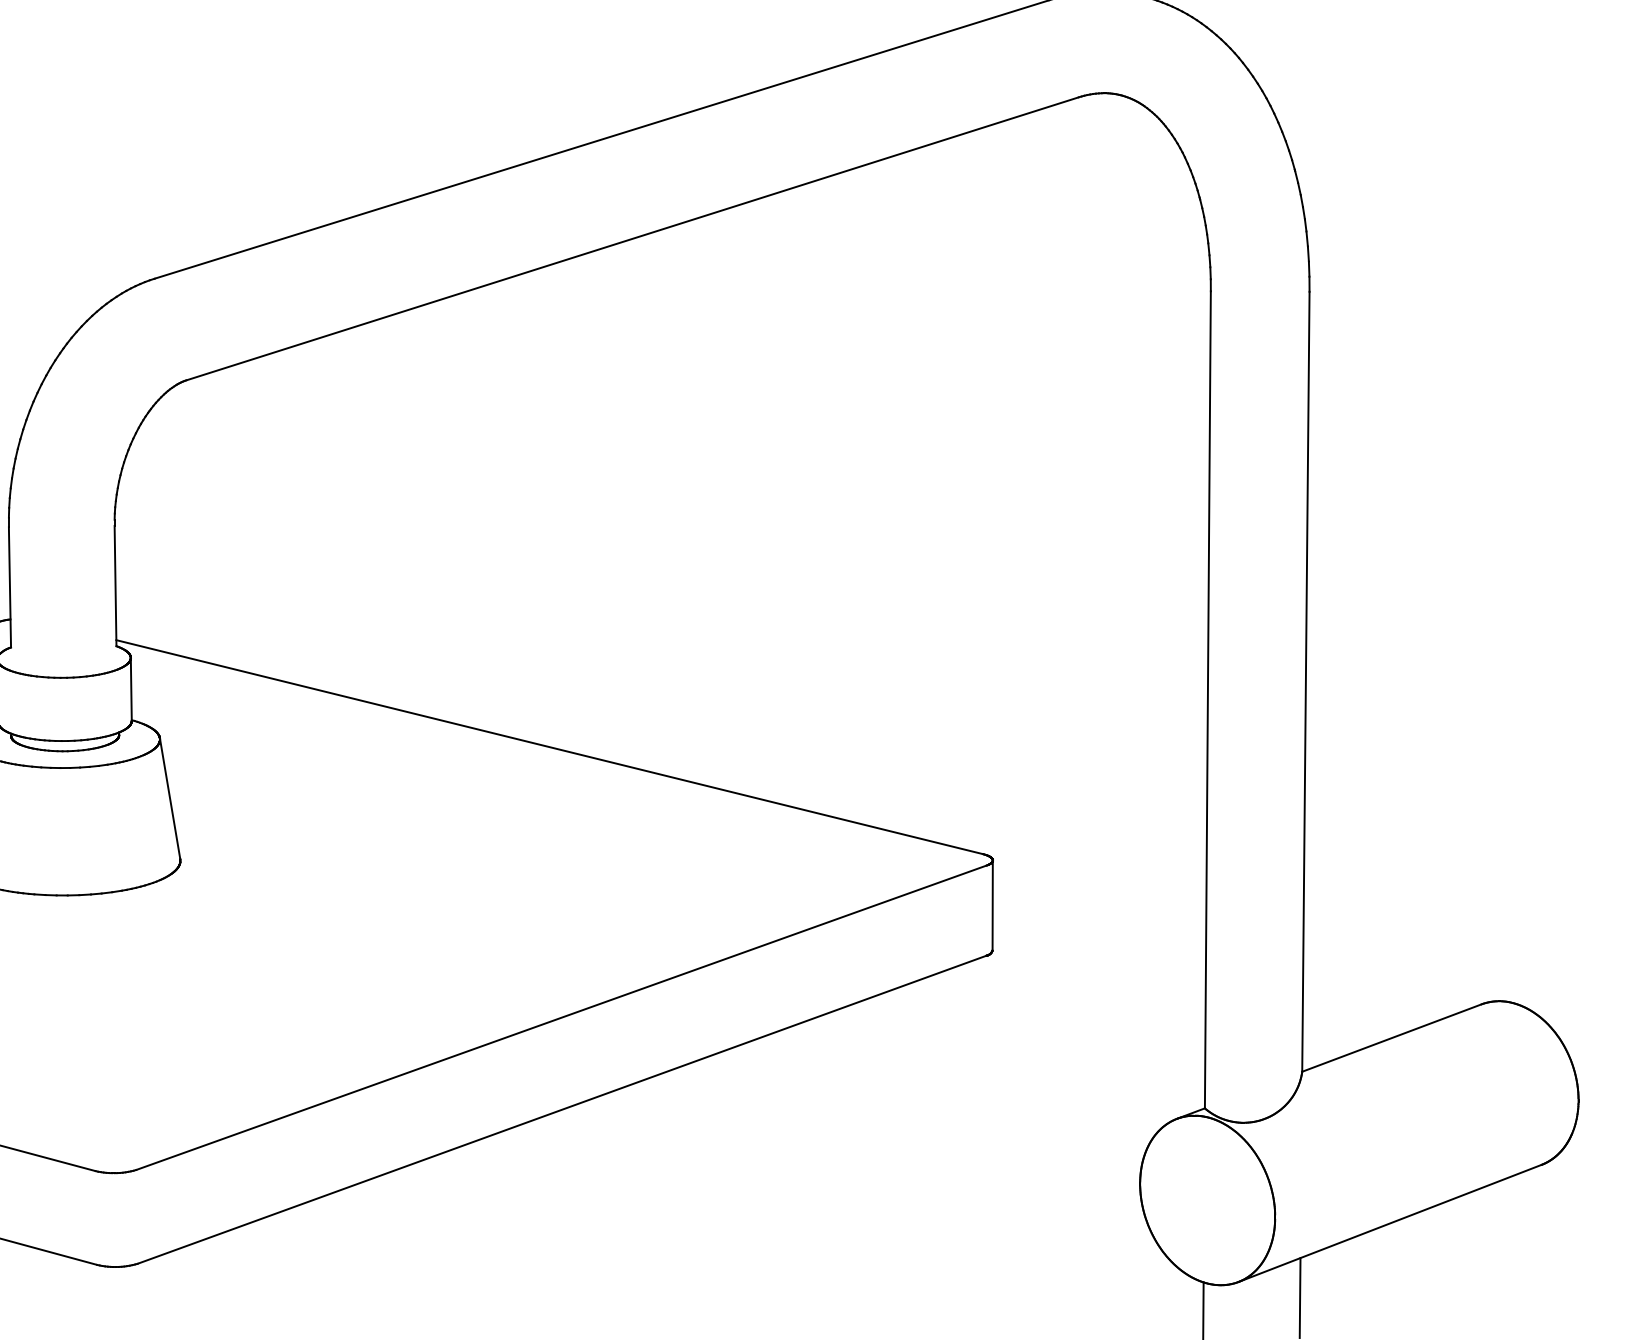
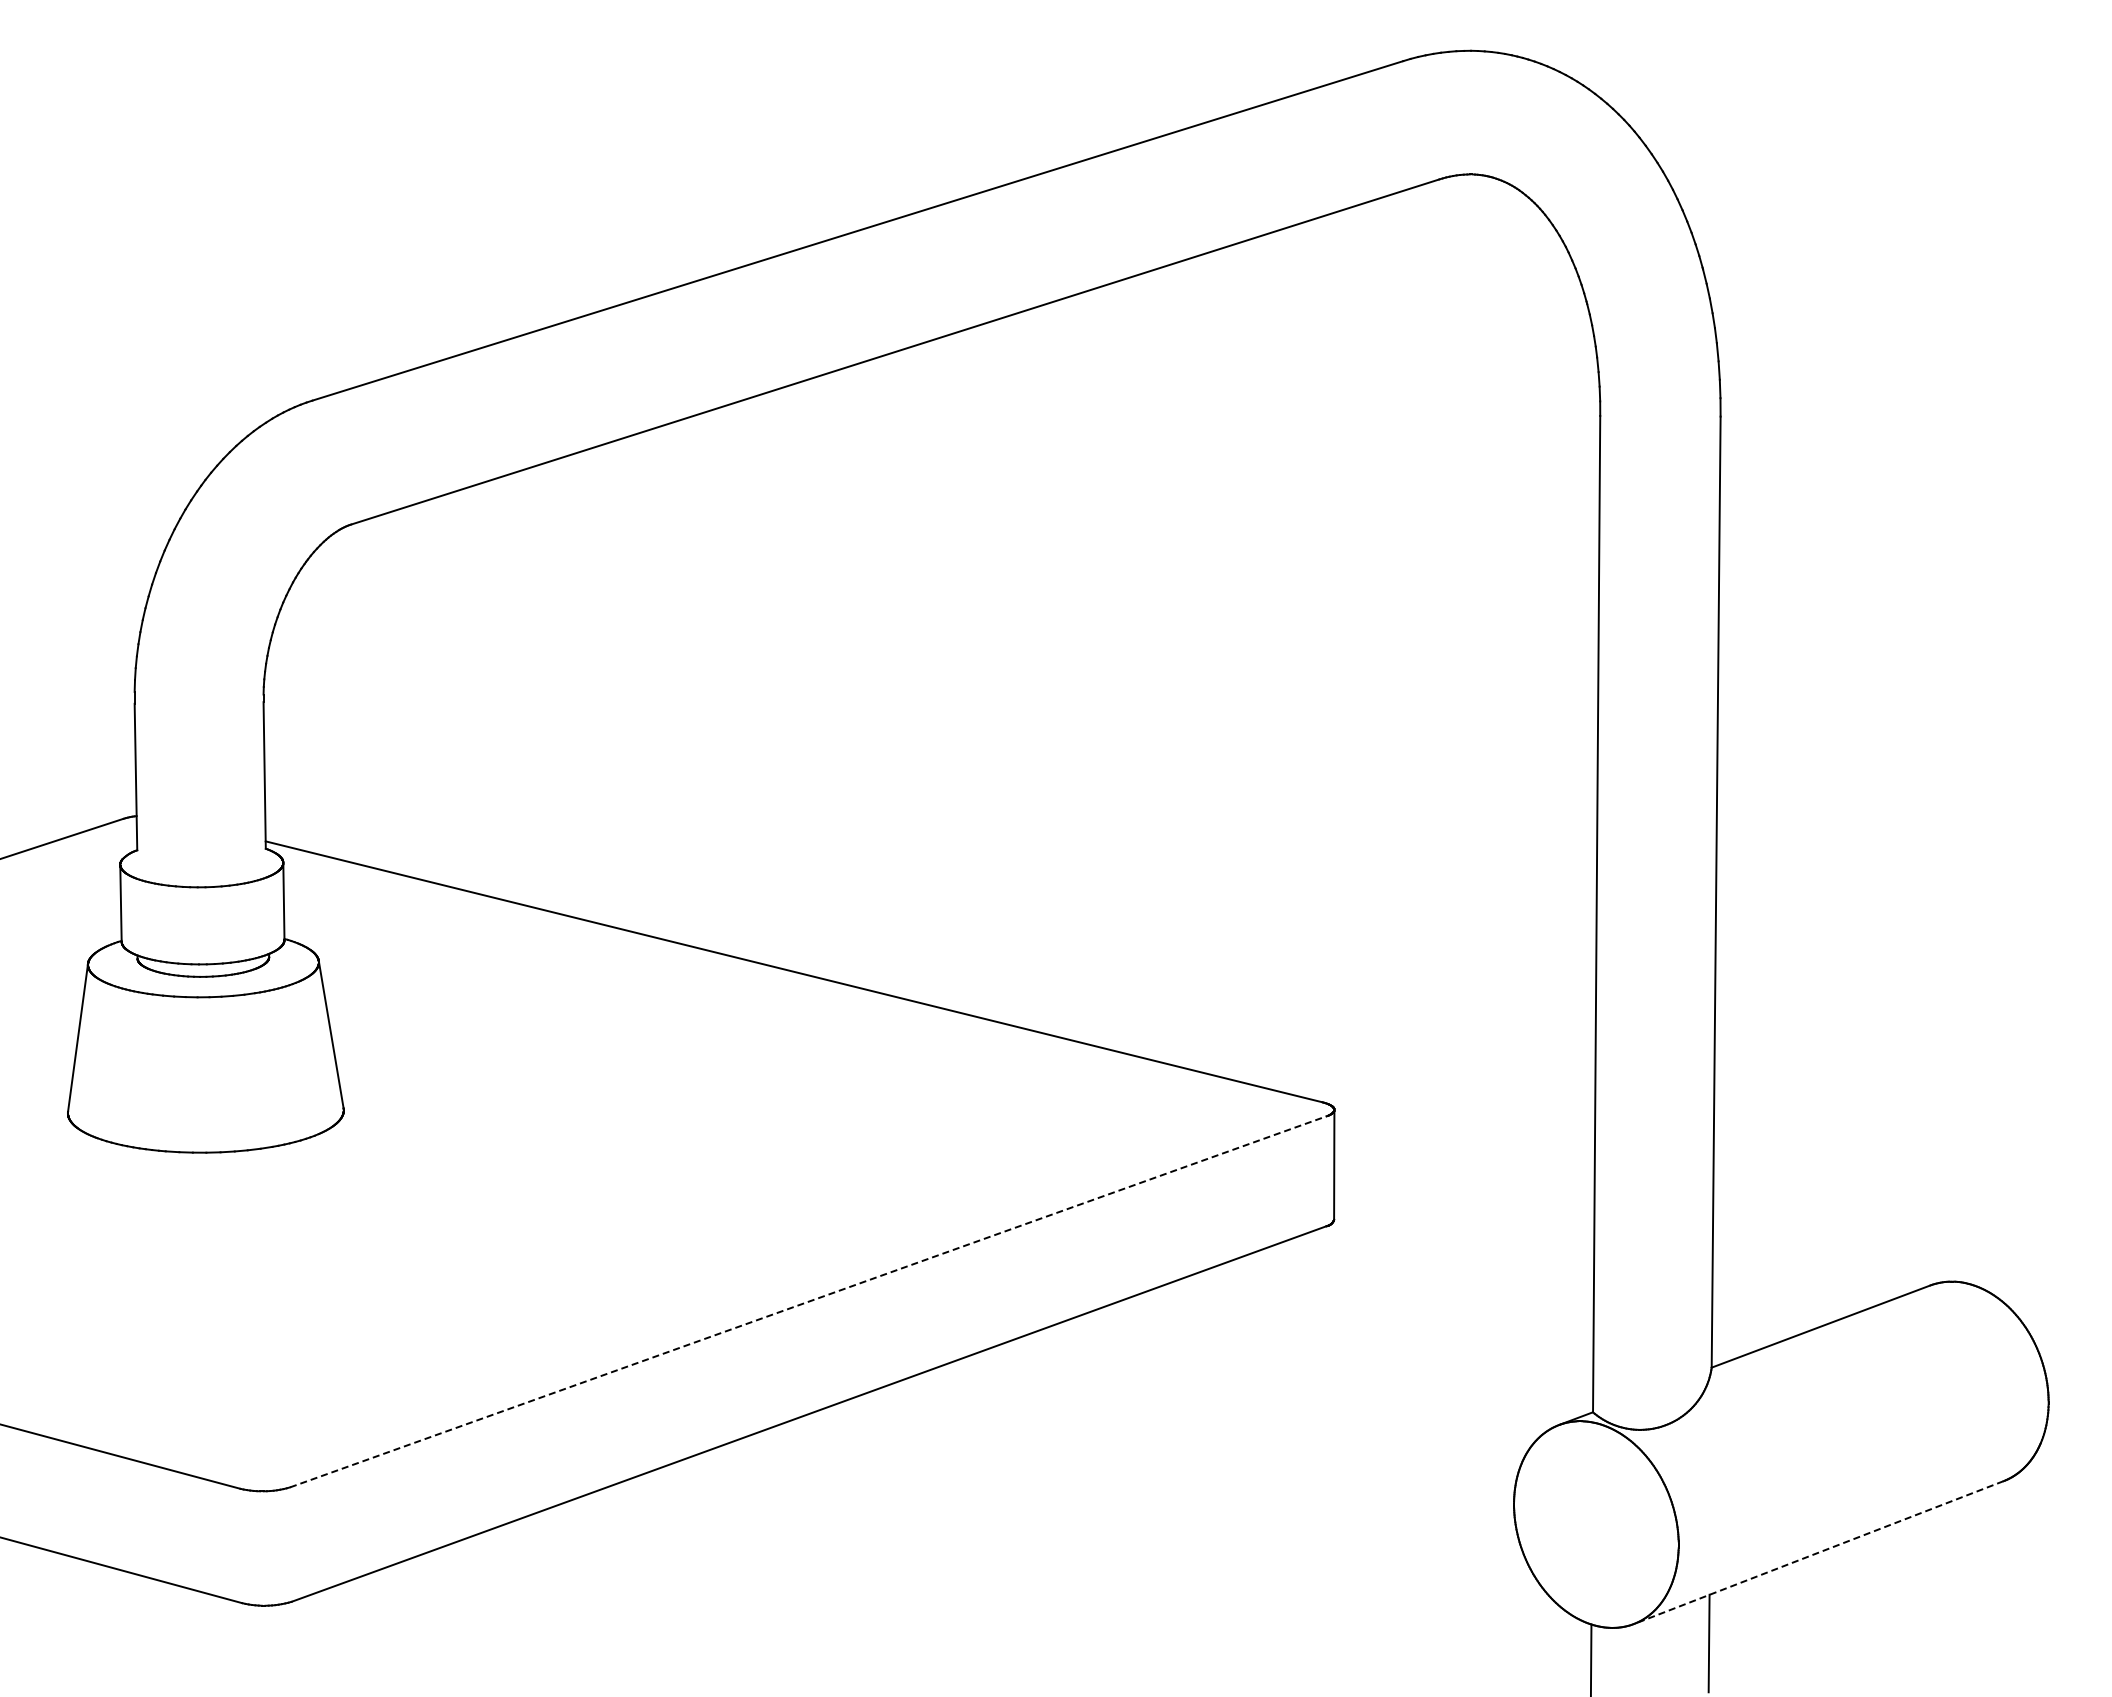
line: (561, 1017) -> (808, 1301), solid -> dashed
line: (1389, 1223) -> (1818, 1552), solid -> dashed

